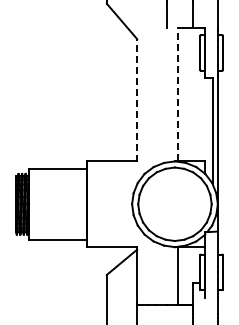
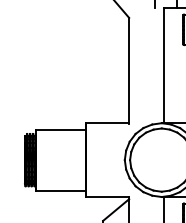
line: (177, 94) -> (163, 65), dashed -> solid
line: (137, 100) -> (129, 70), dashed -> solid

